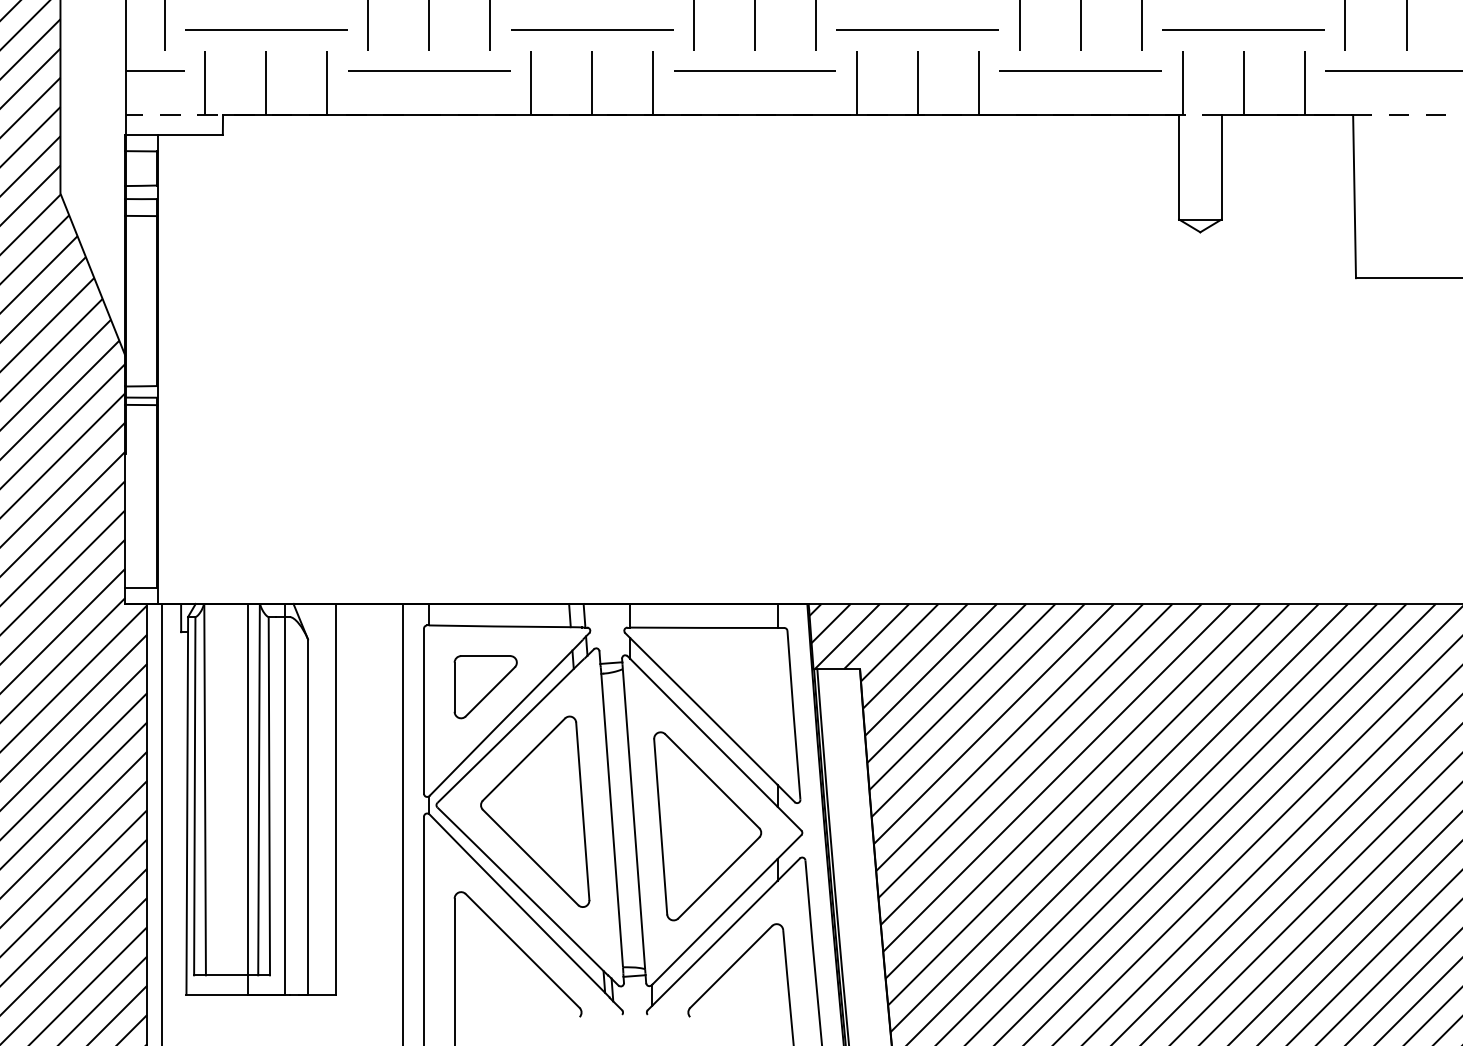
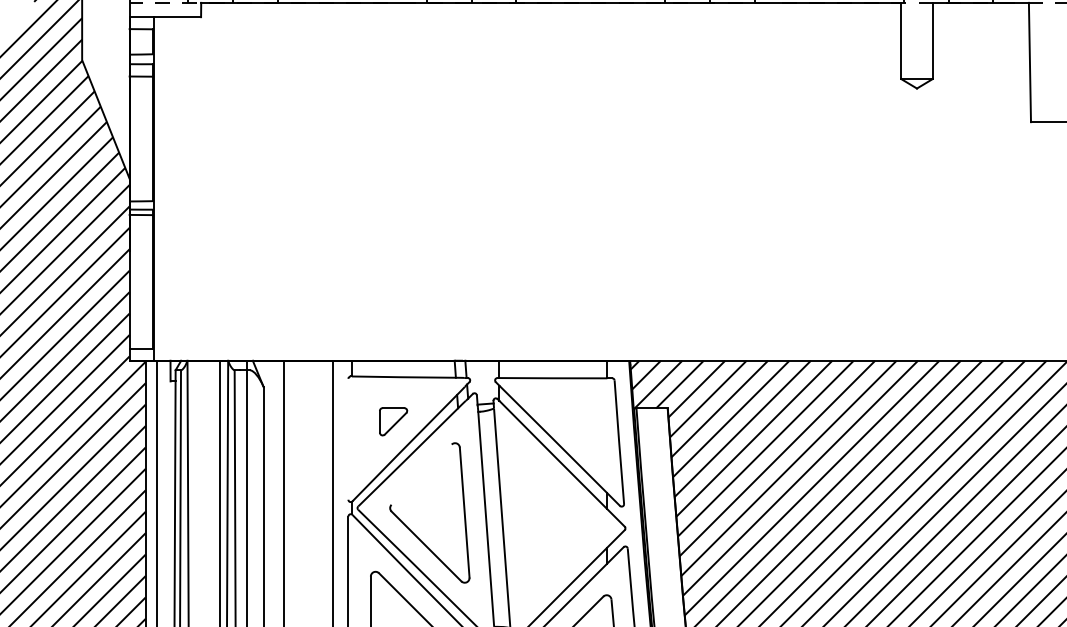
part: (485, 687) -> (393, 421), size x0.6
line: (424, 710) -> (348, 438), removed
line: (523, 759) -> (421, 474), removed
part: (707, 826) -> (556, 523), removed

